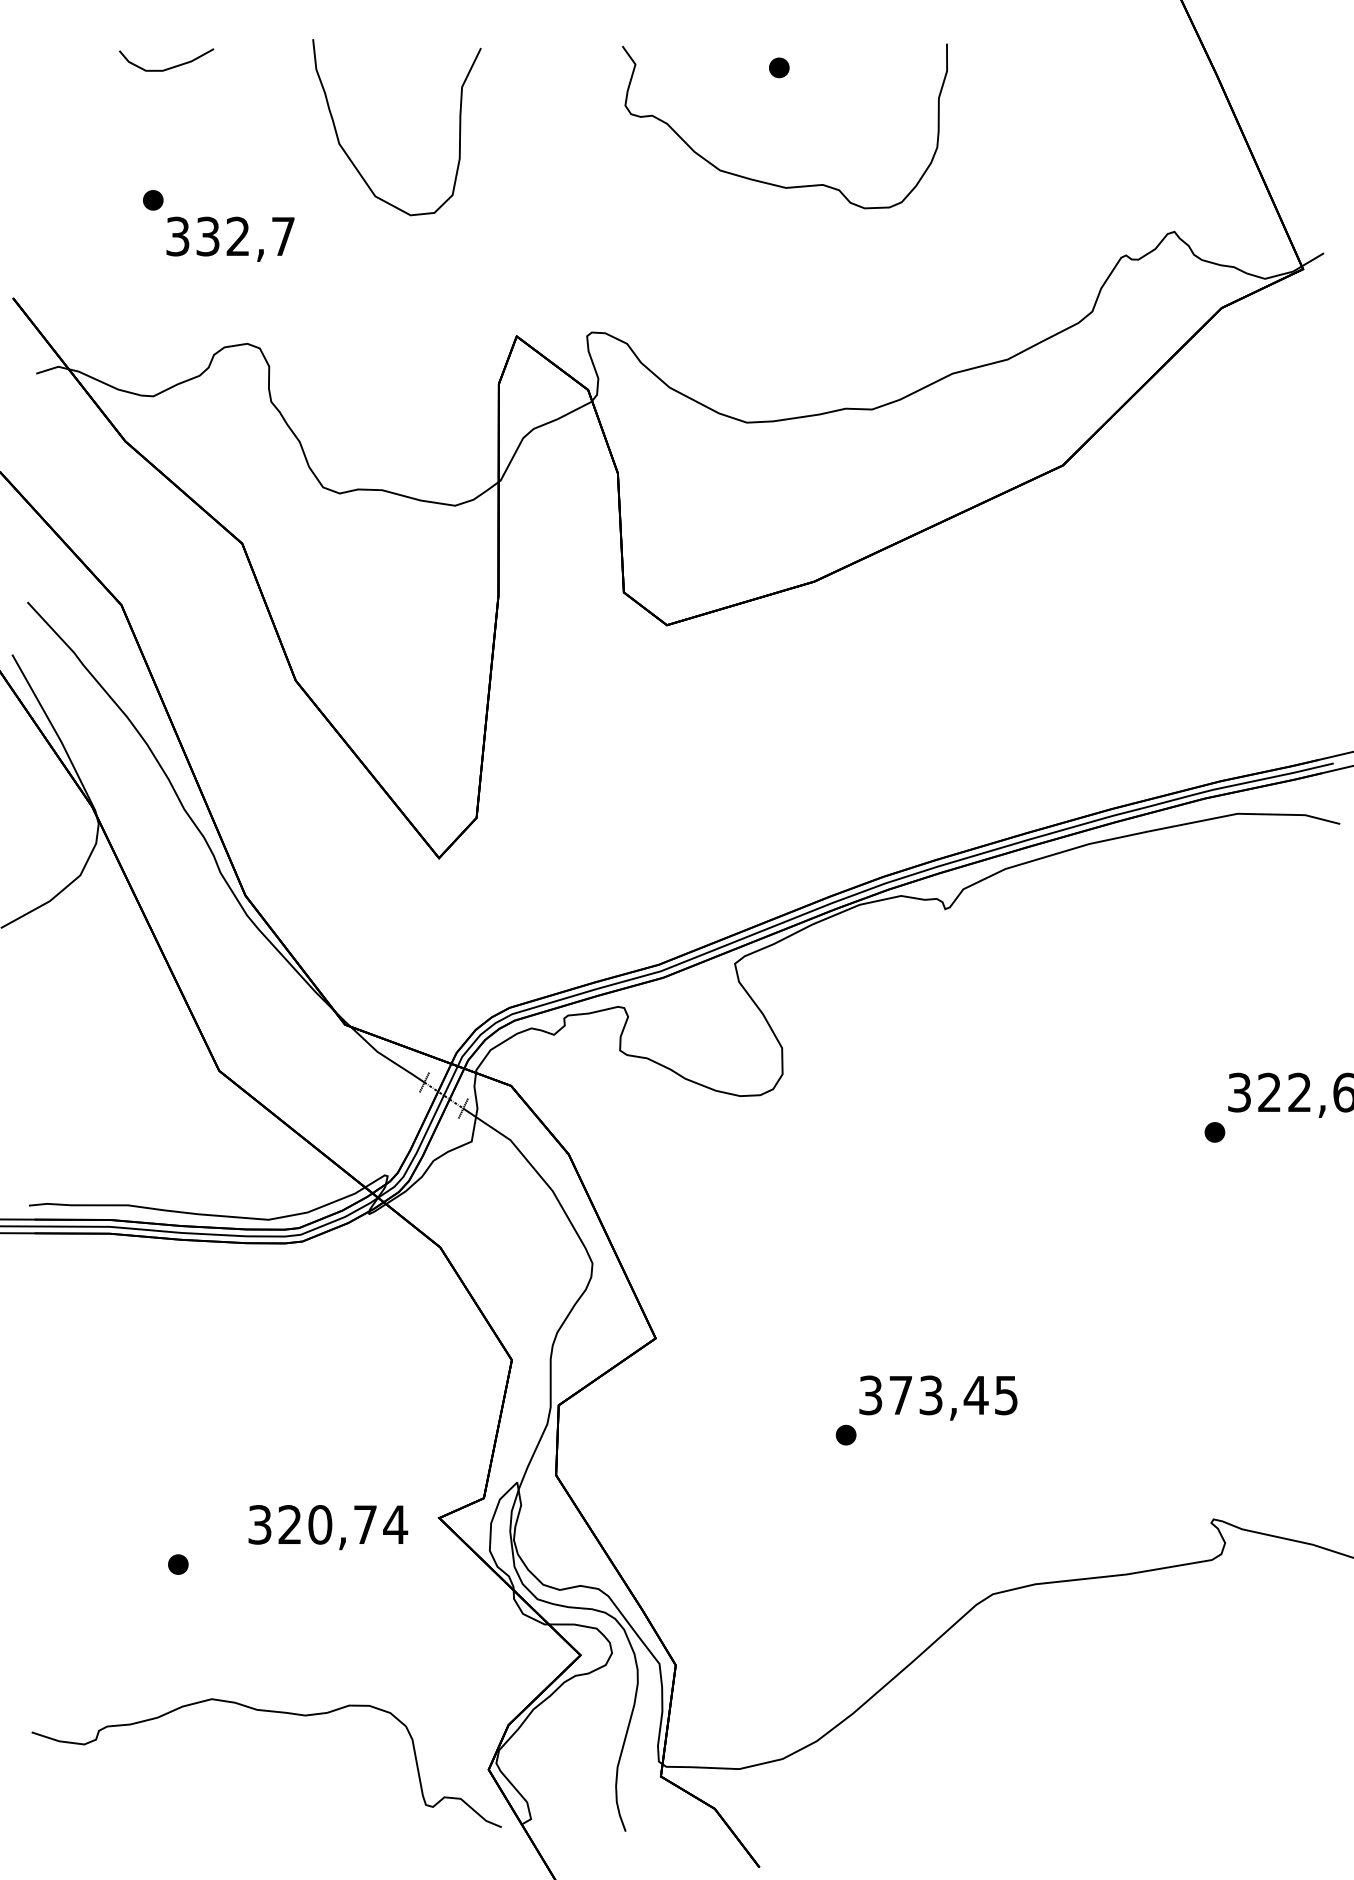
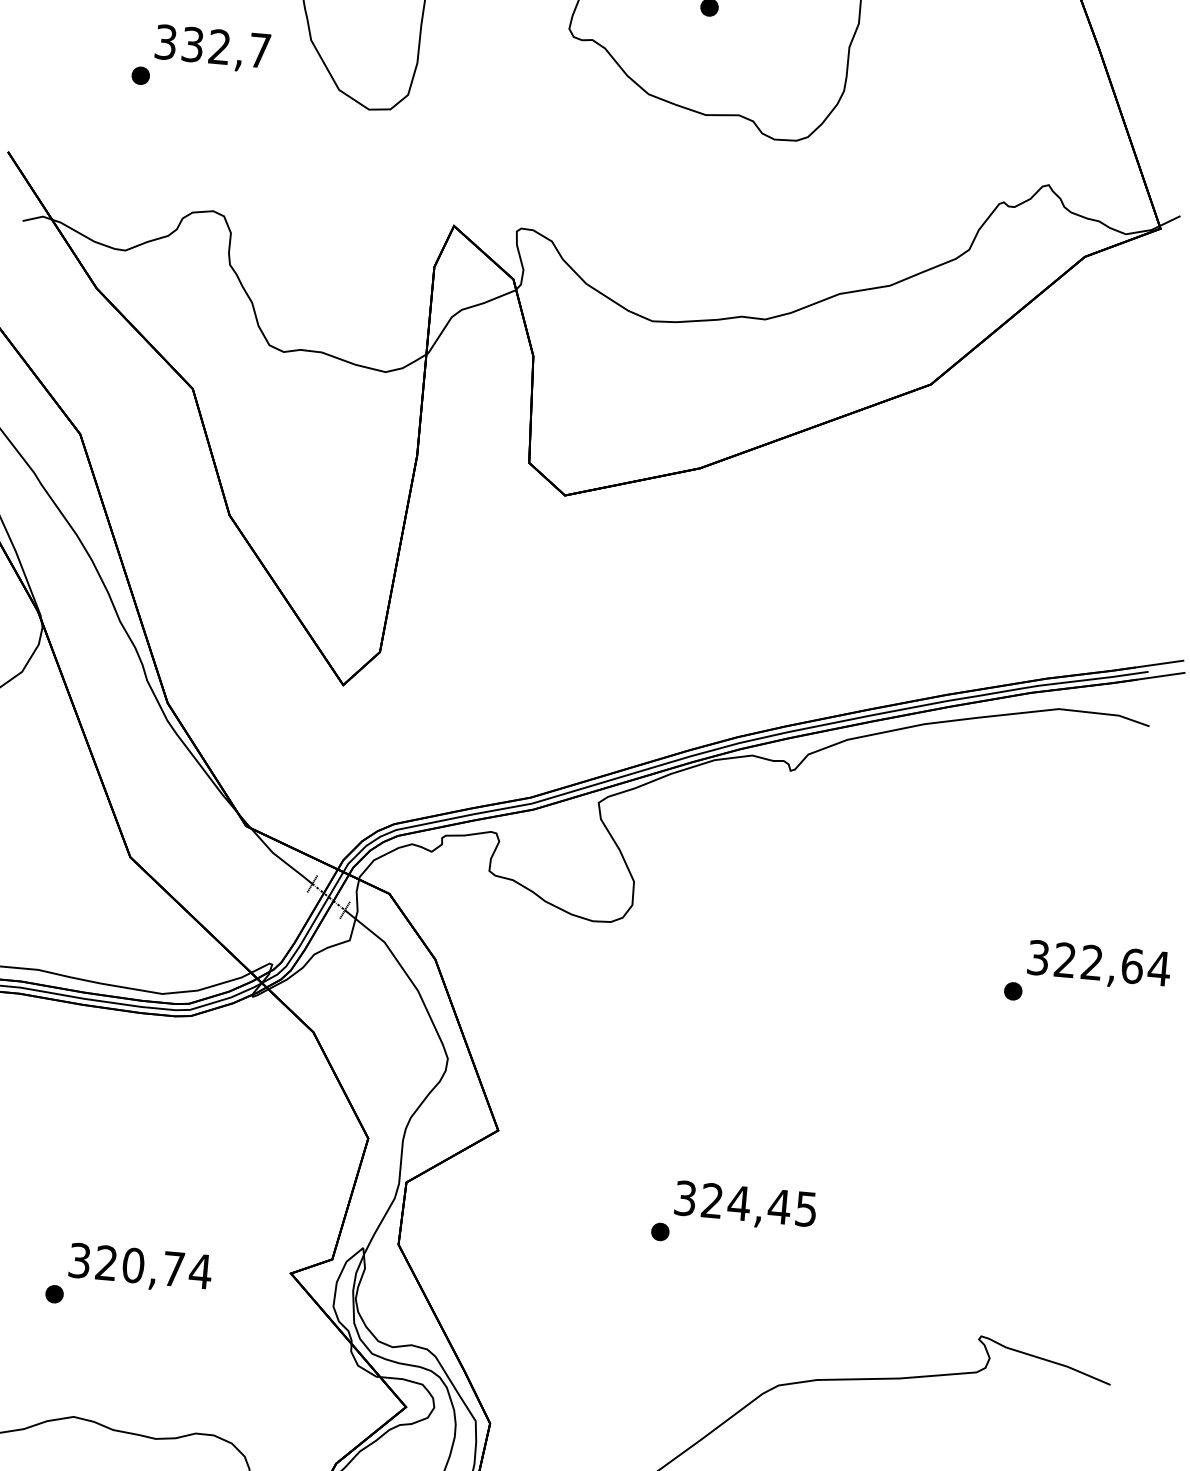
text: (230, 238) -> (212, 48), moved
text: (916, 1395) -> (726, 1202), 373,45 -> 324,45
text: (328, 1527) -> (140, 1268), moved

